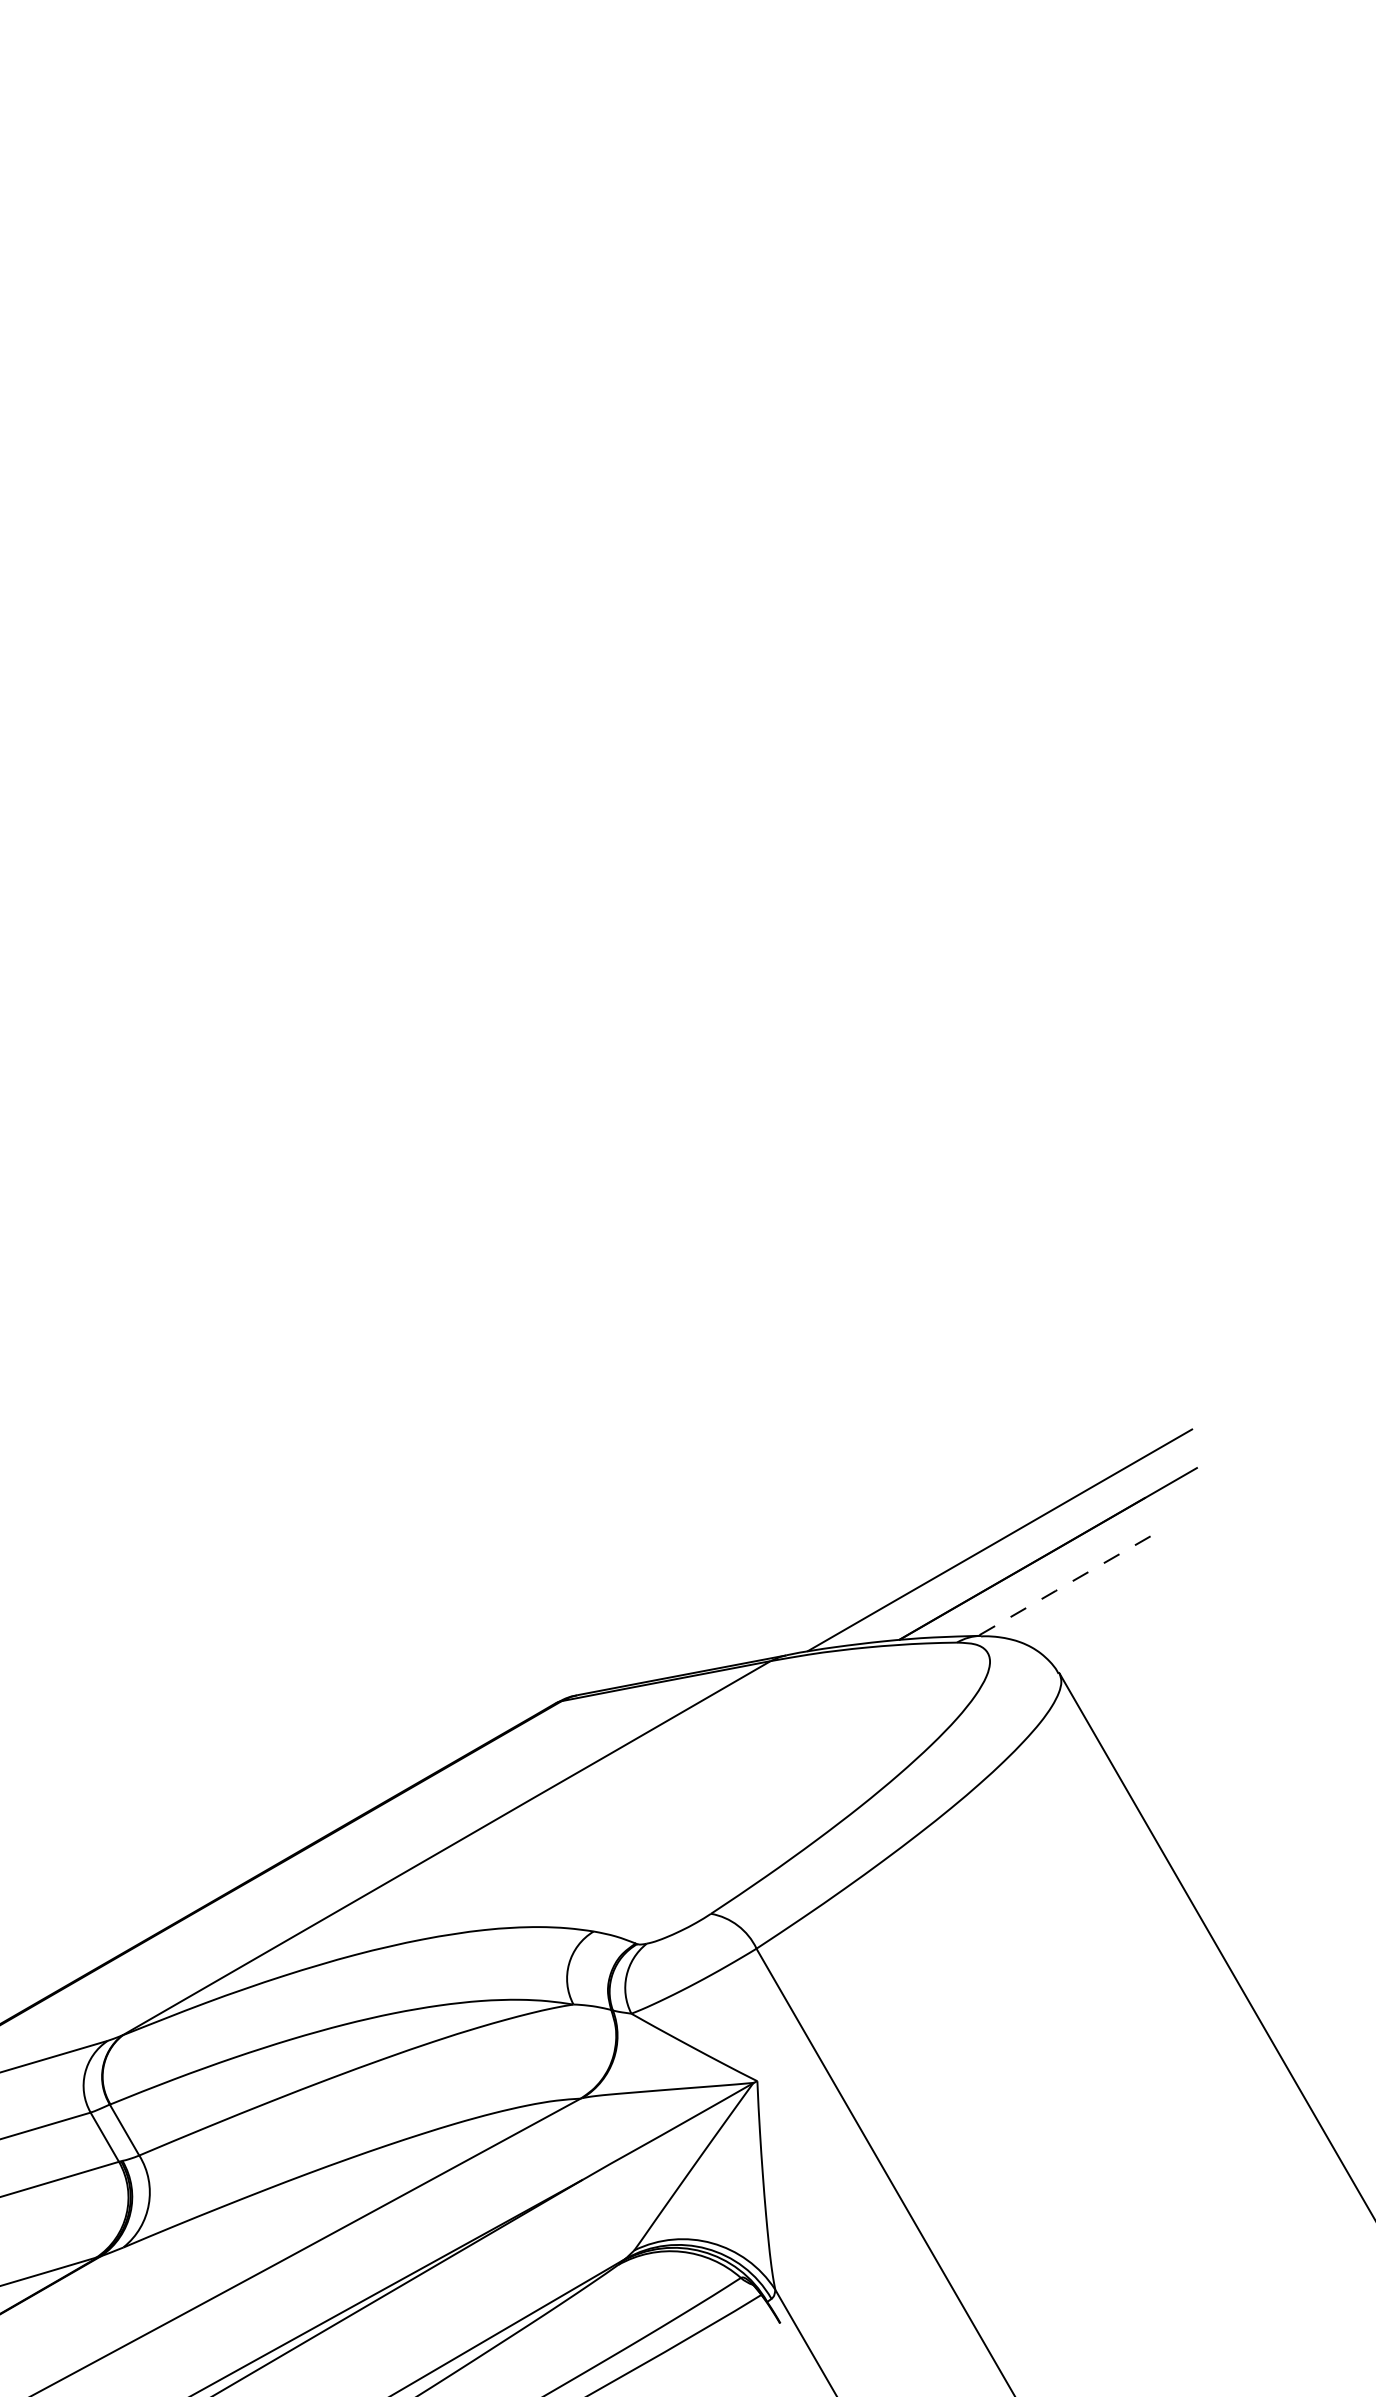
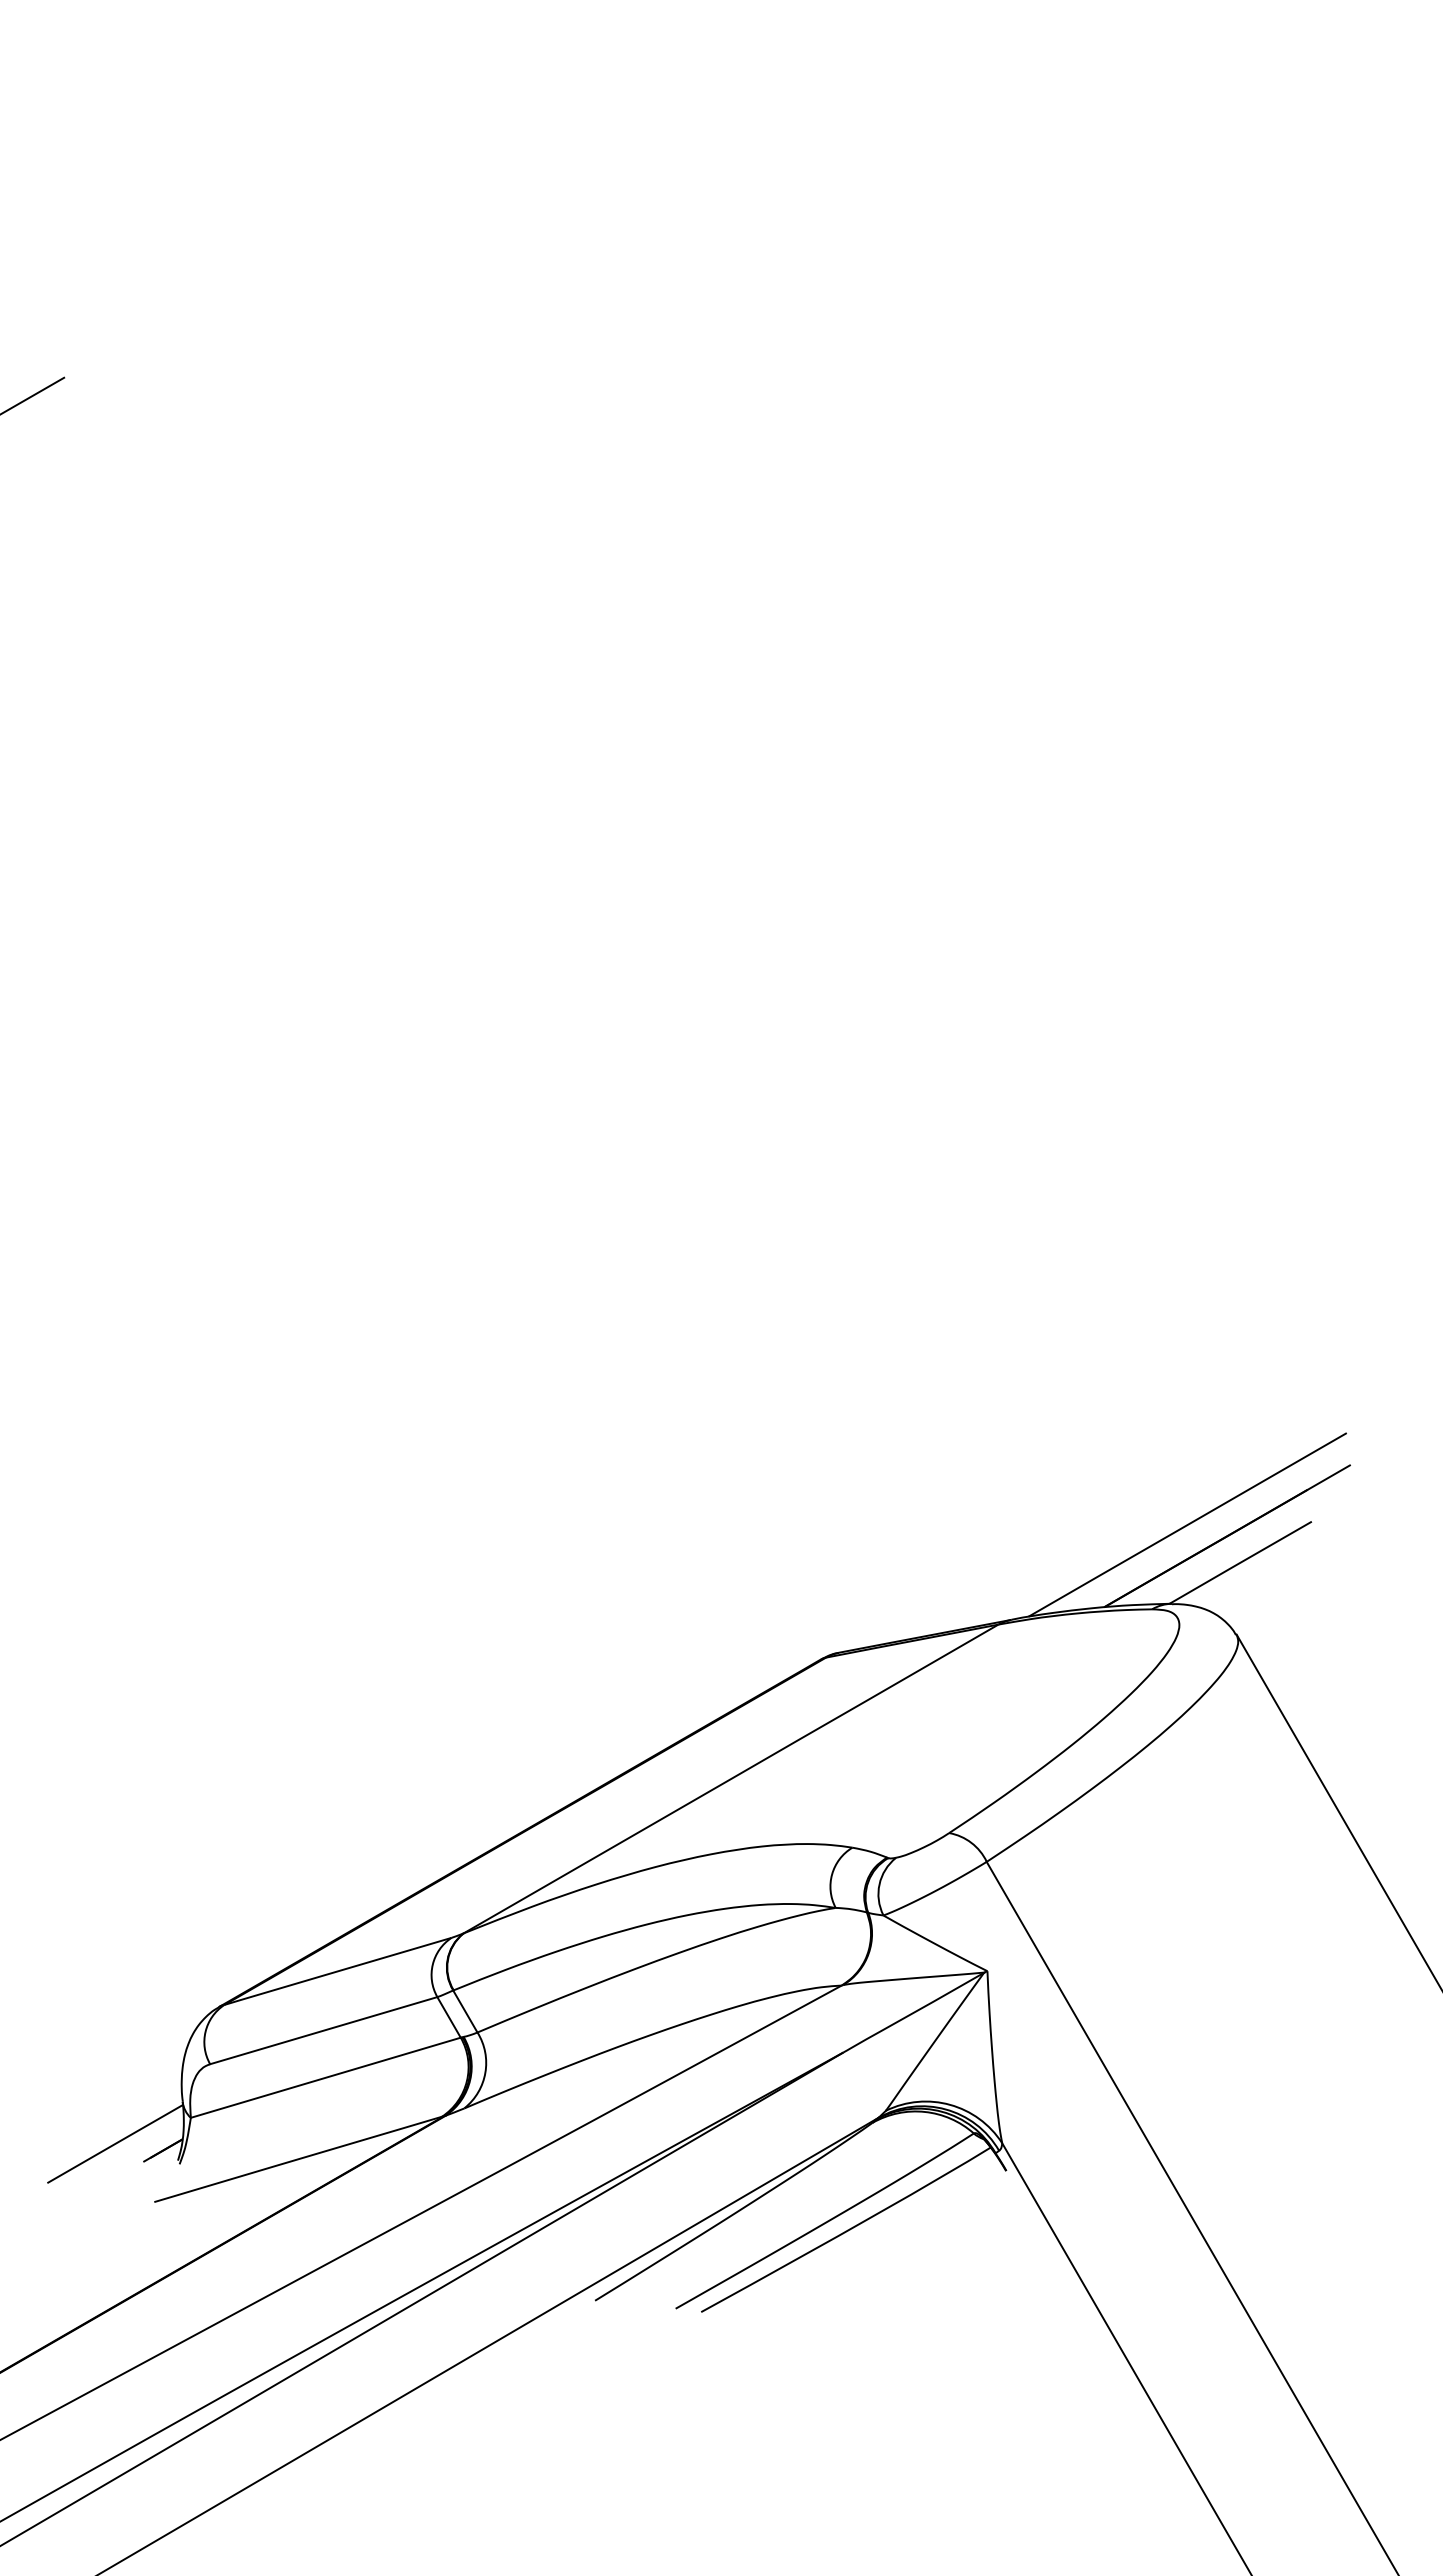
line: (1062, 1587) -> (1239, 1563), dashed -> solid

